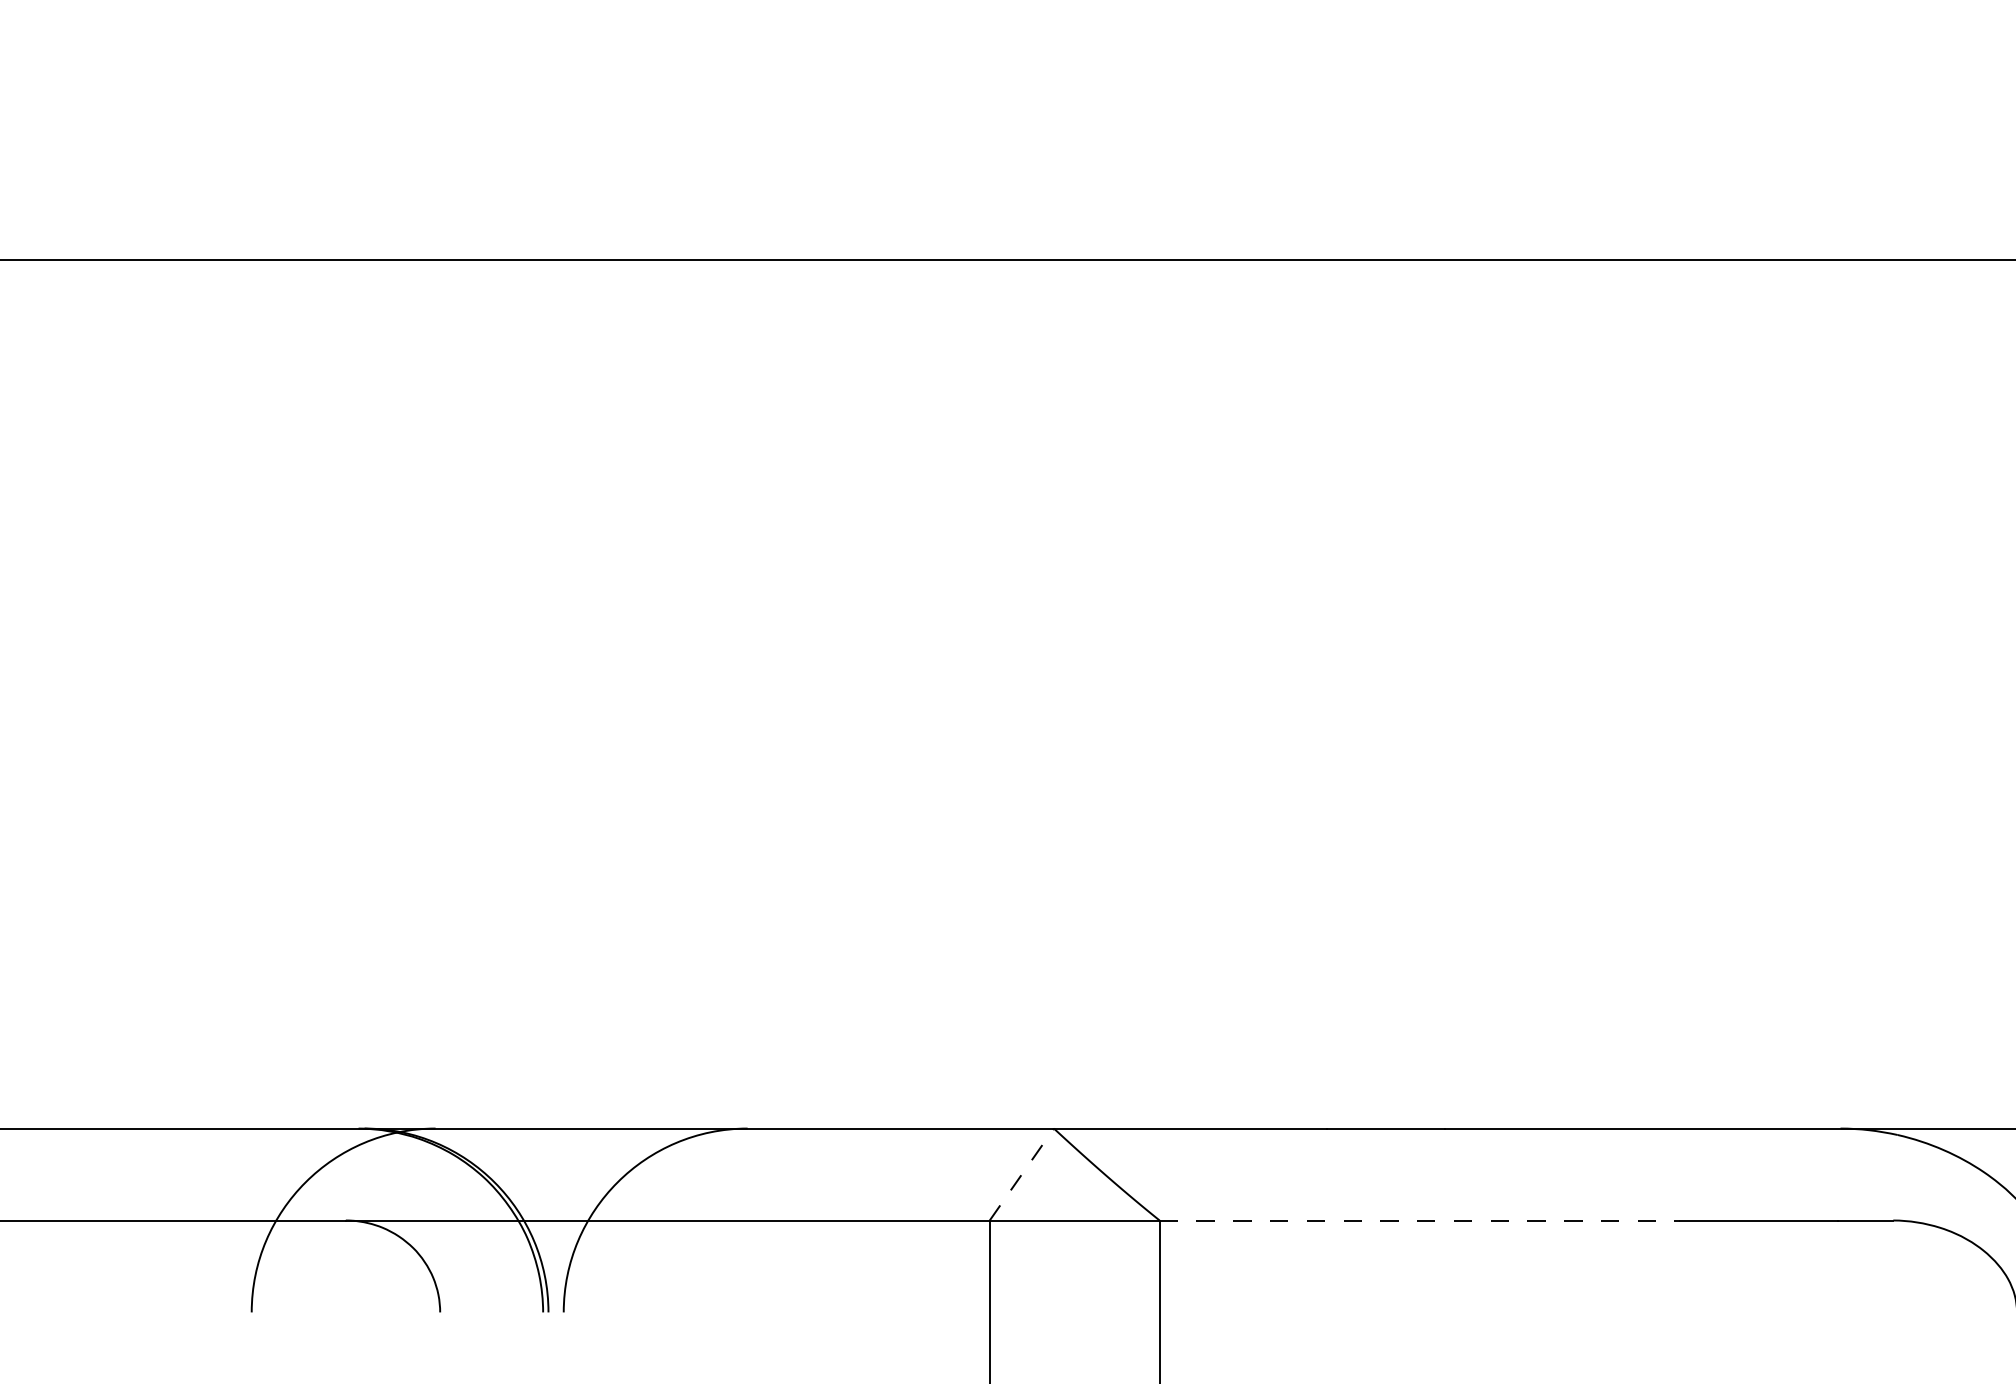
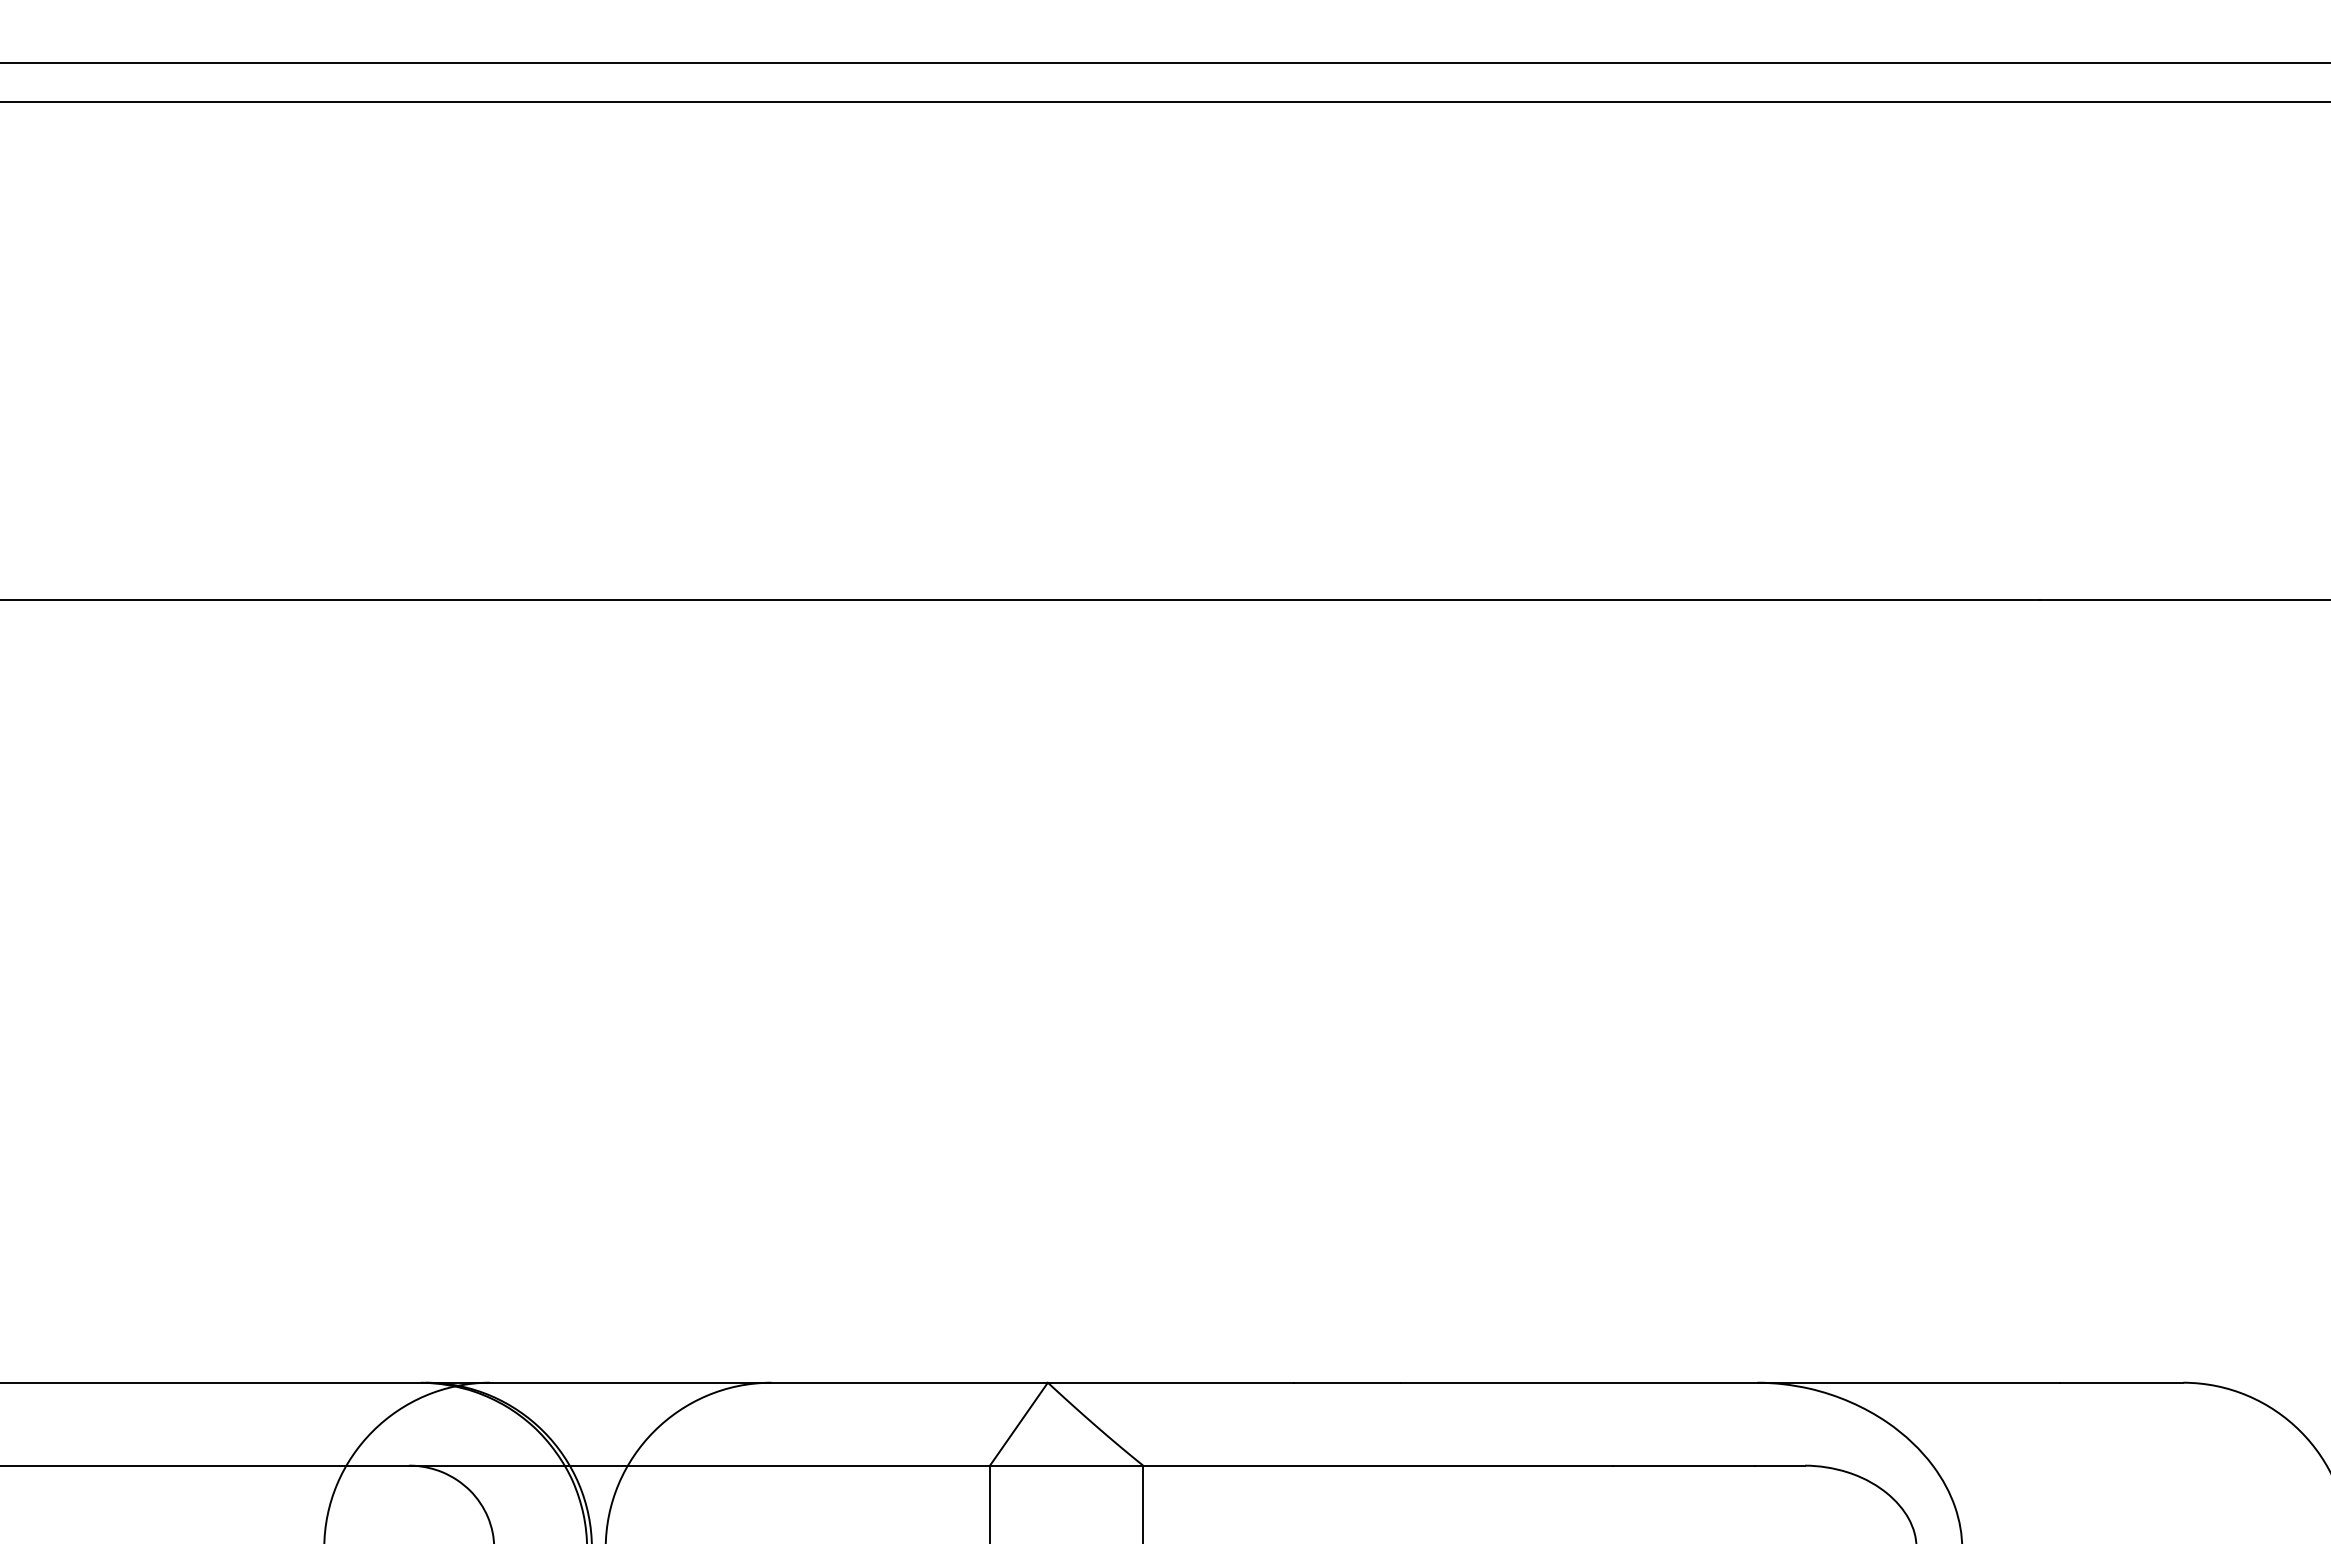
line: (1021, 1174) -> (1018, 1424), dashed -> solid
line: (1420, 1220) -> (1378, 1465), dashed -> solid

